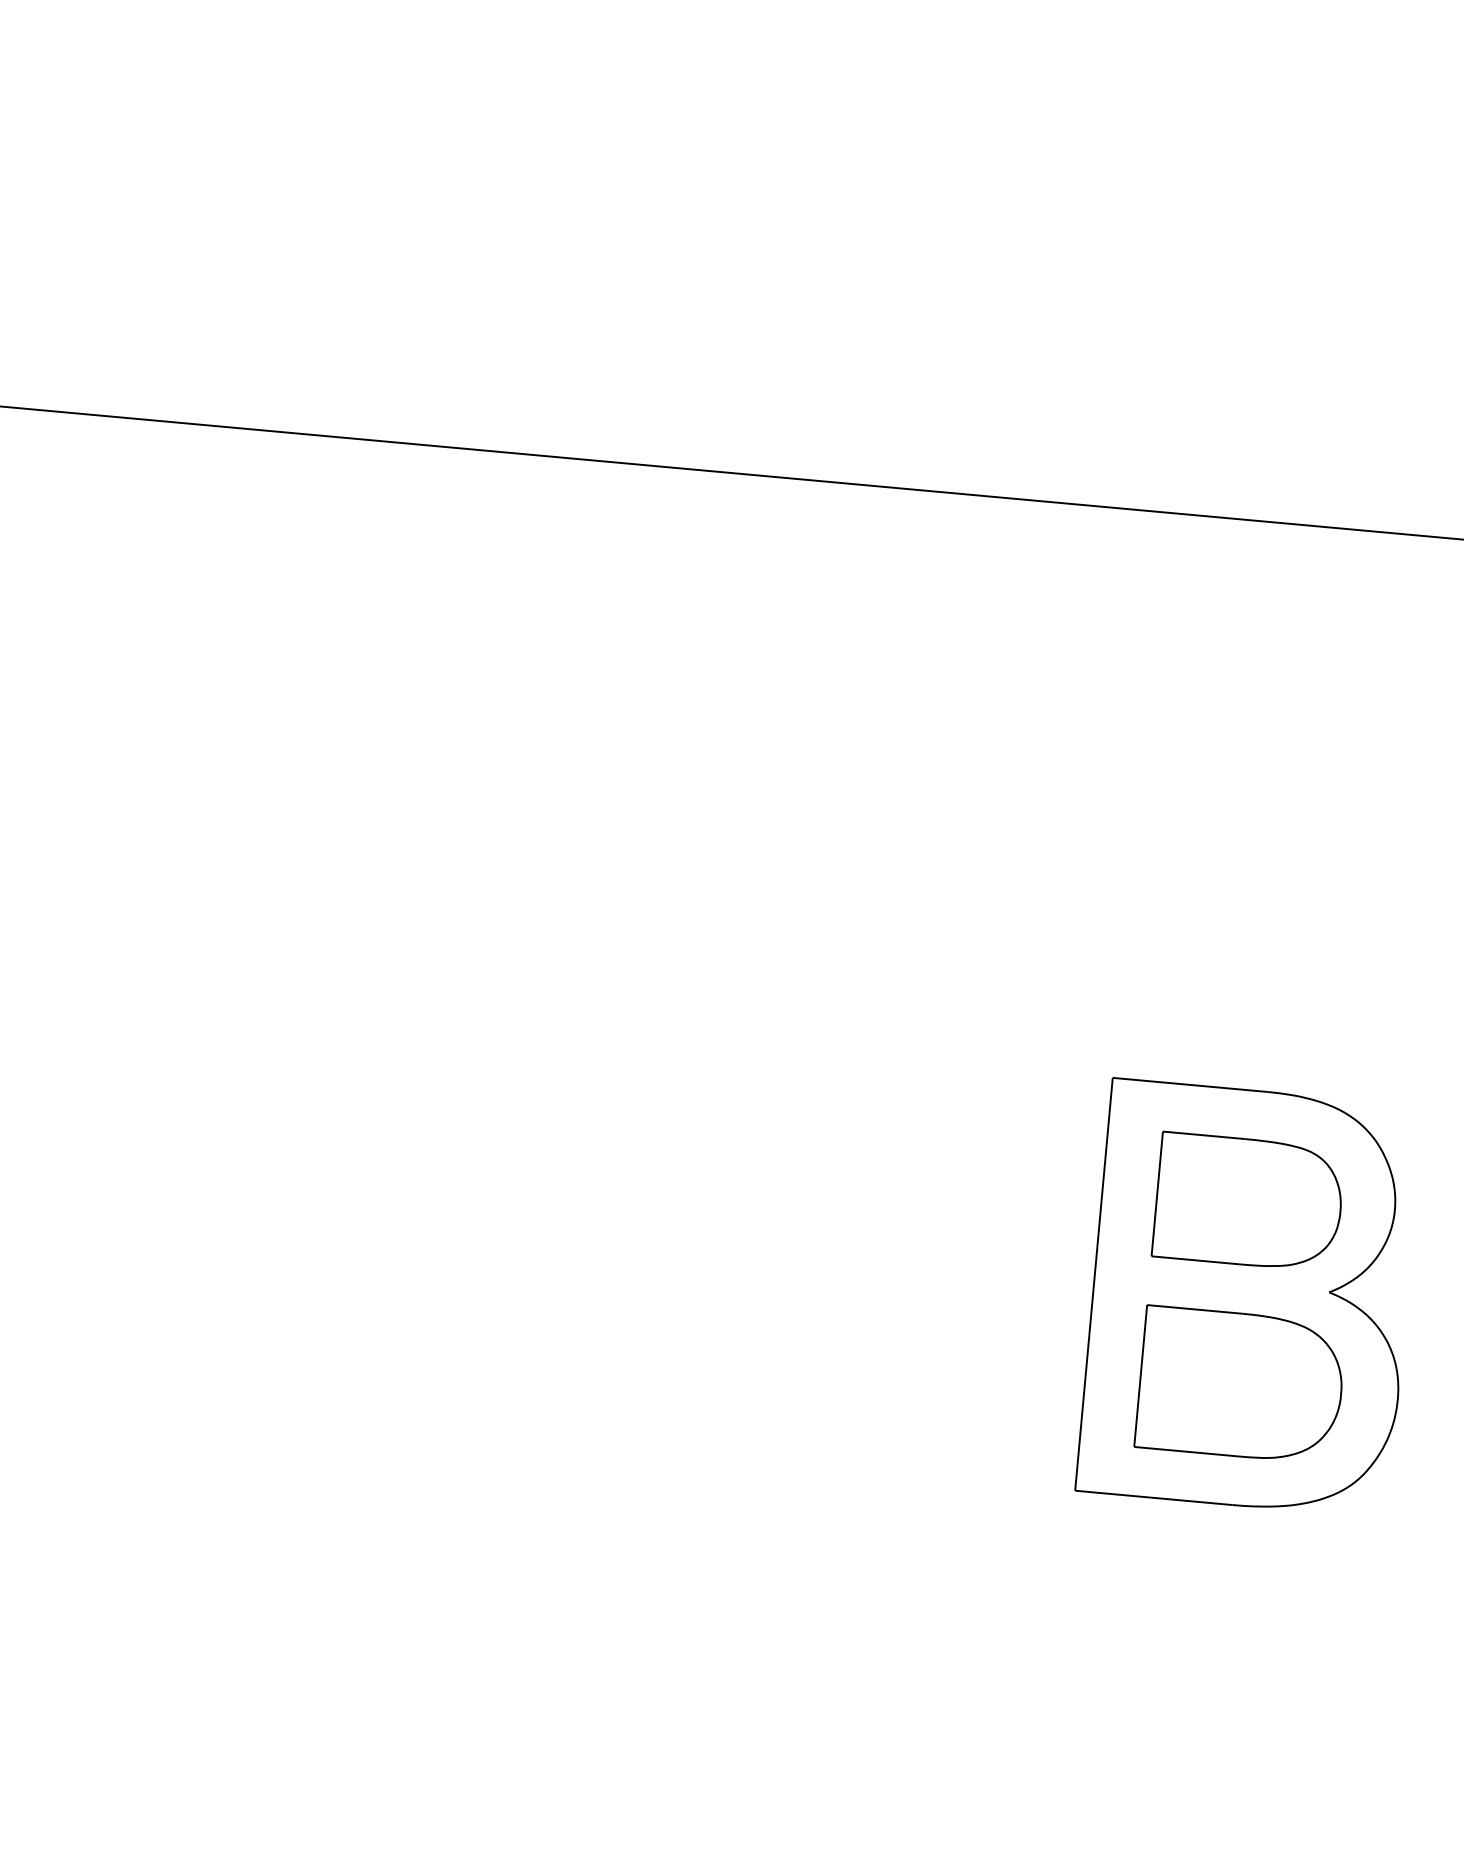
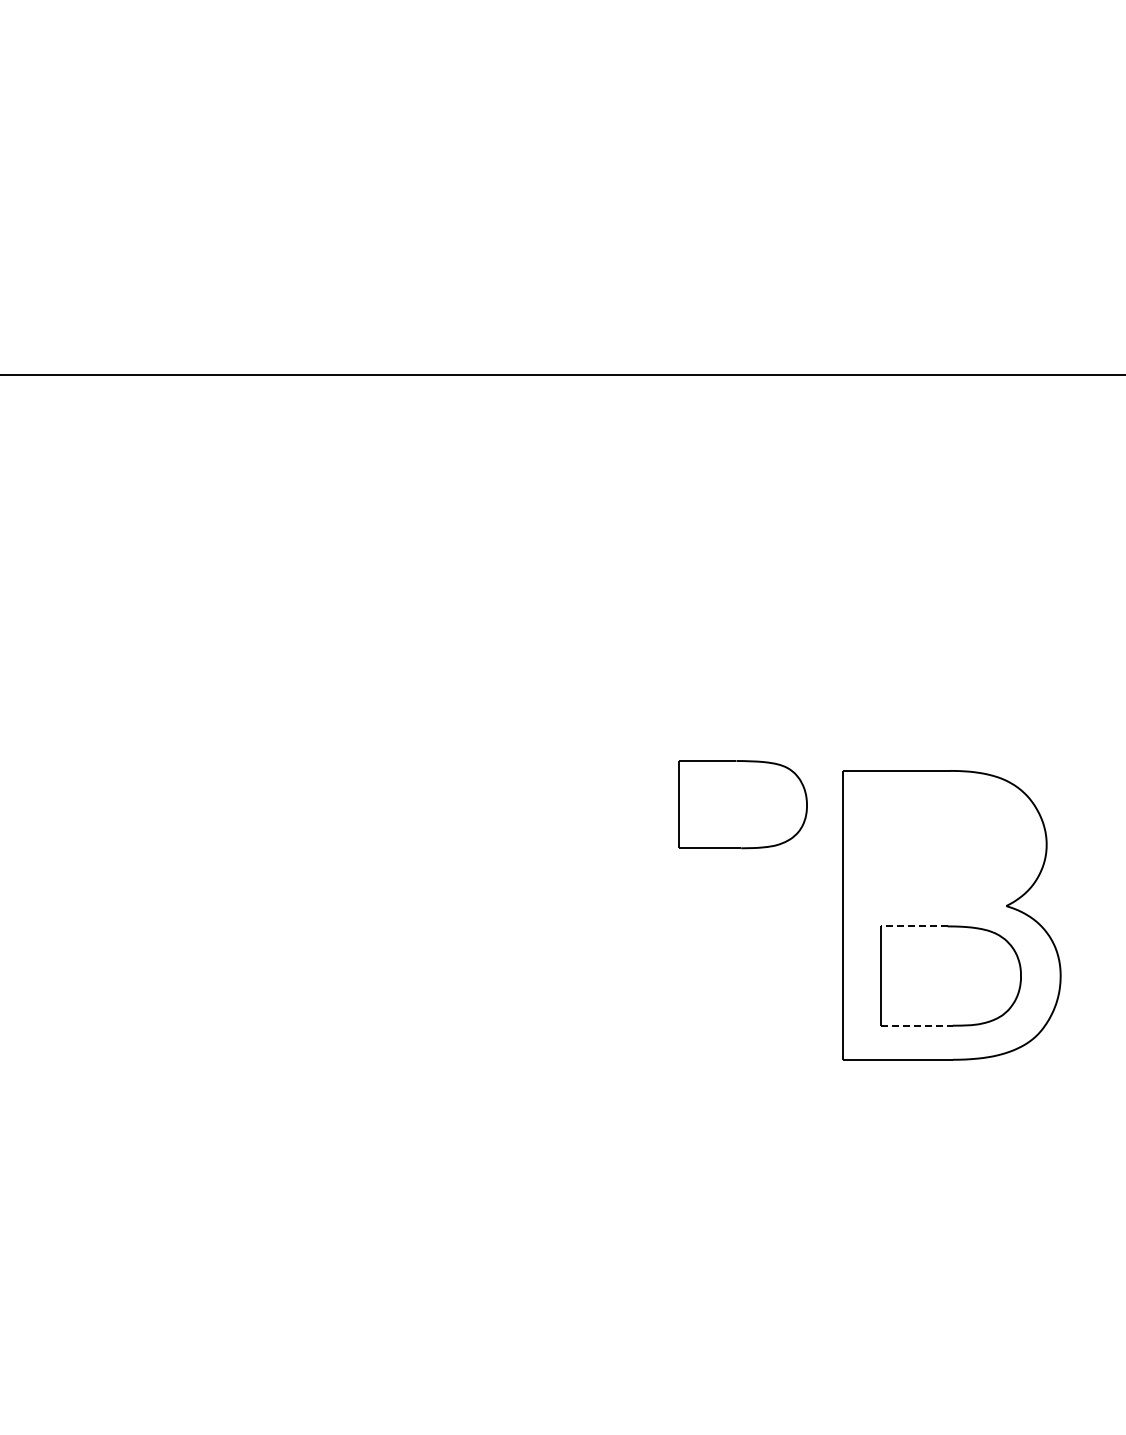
part: (1248, 1202) -> (742, 804), moved
line: (1193, 1309) -> (913, 926), solid -> dashed
line: (1185, 1451) -> (916, 1025), solid -> dashed

